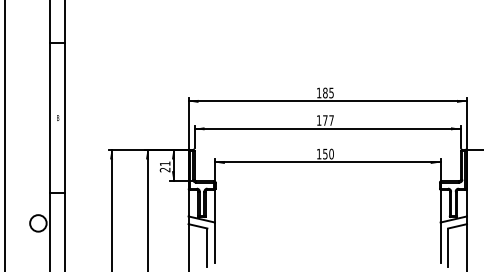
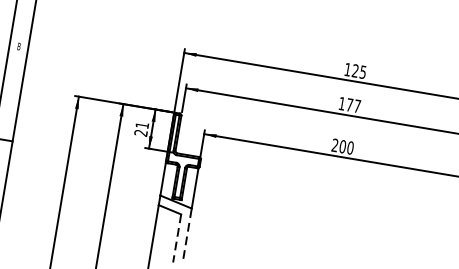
text: (325, 92) -> (355, 70), 185 -> 125
text: (321, 153) -> (338, 145), 150 -> 200
line: (214, 242) -> (187, 233), solid -> dashed
line: (207, 248) -> (177, 239), solid -> dashed

